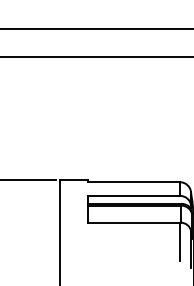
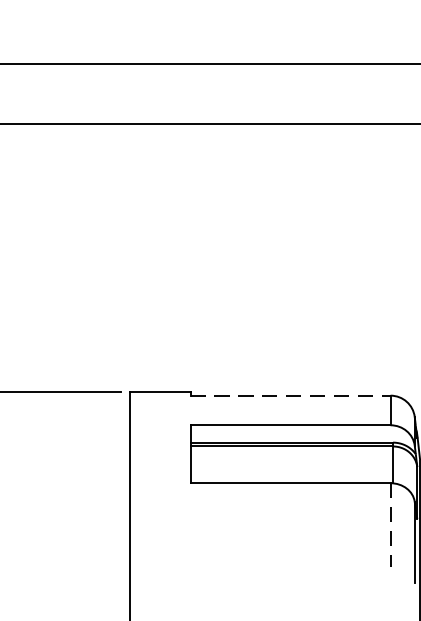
line: (134, 182) -> (291, 396), solid -> dashed
line: (179, 242) -> (389, 526), solid -> dashed

